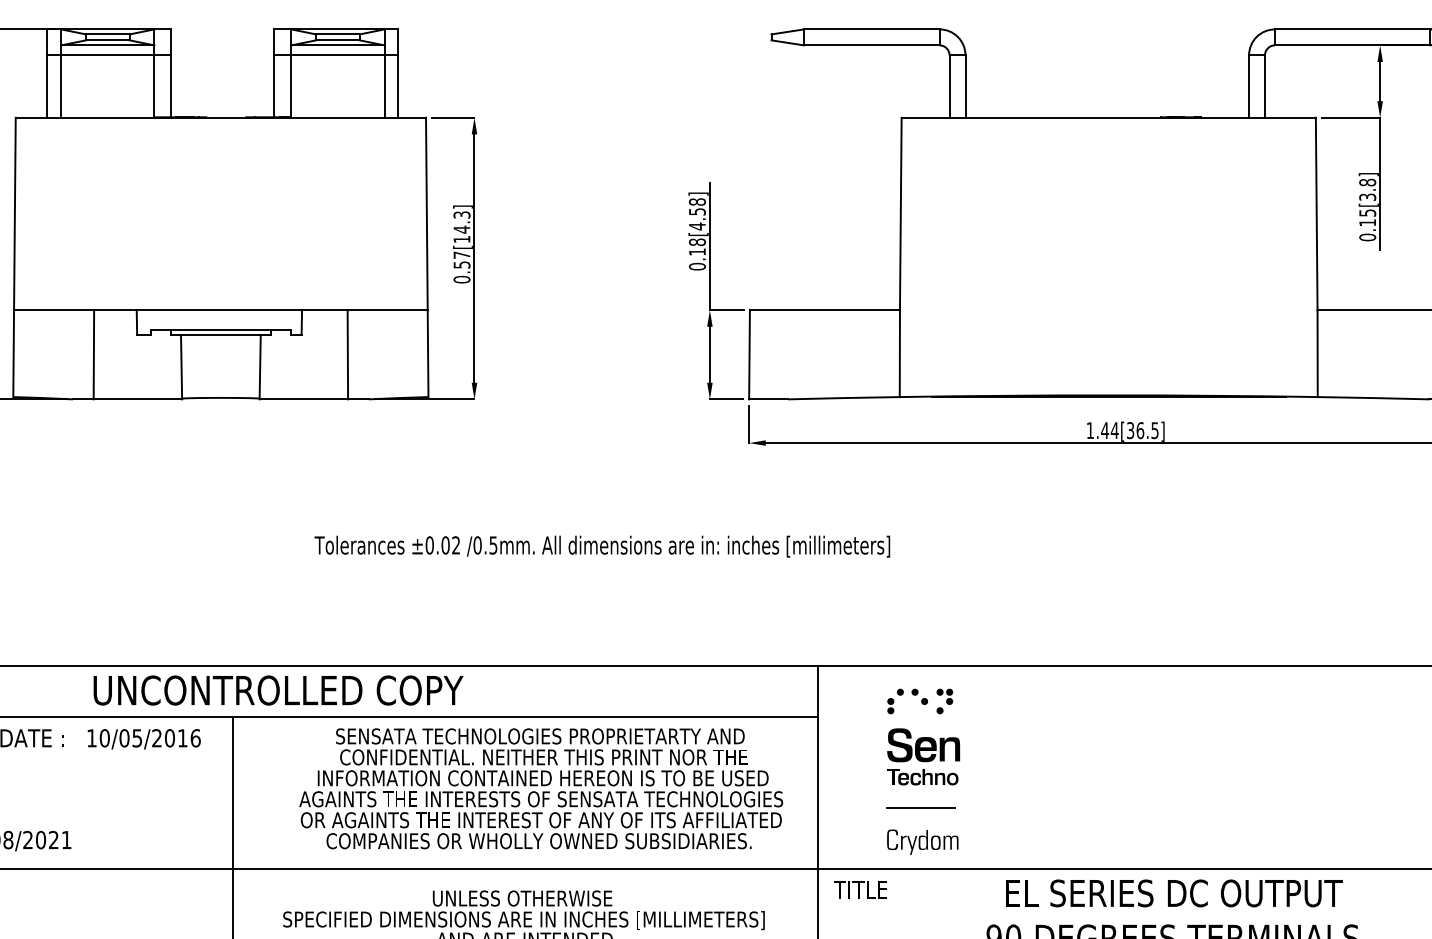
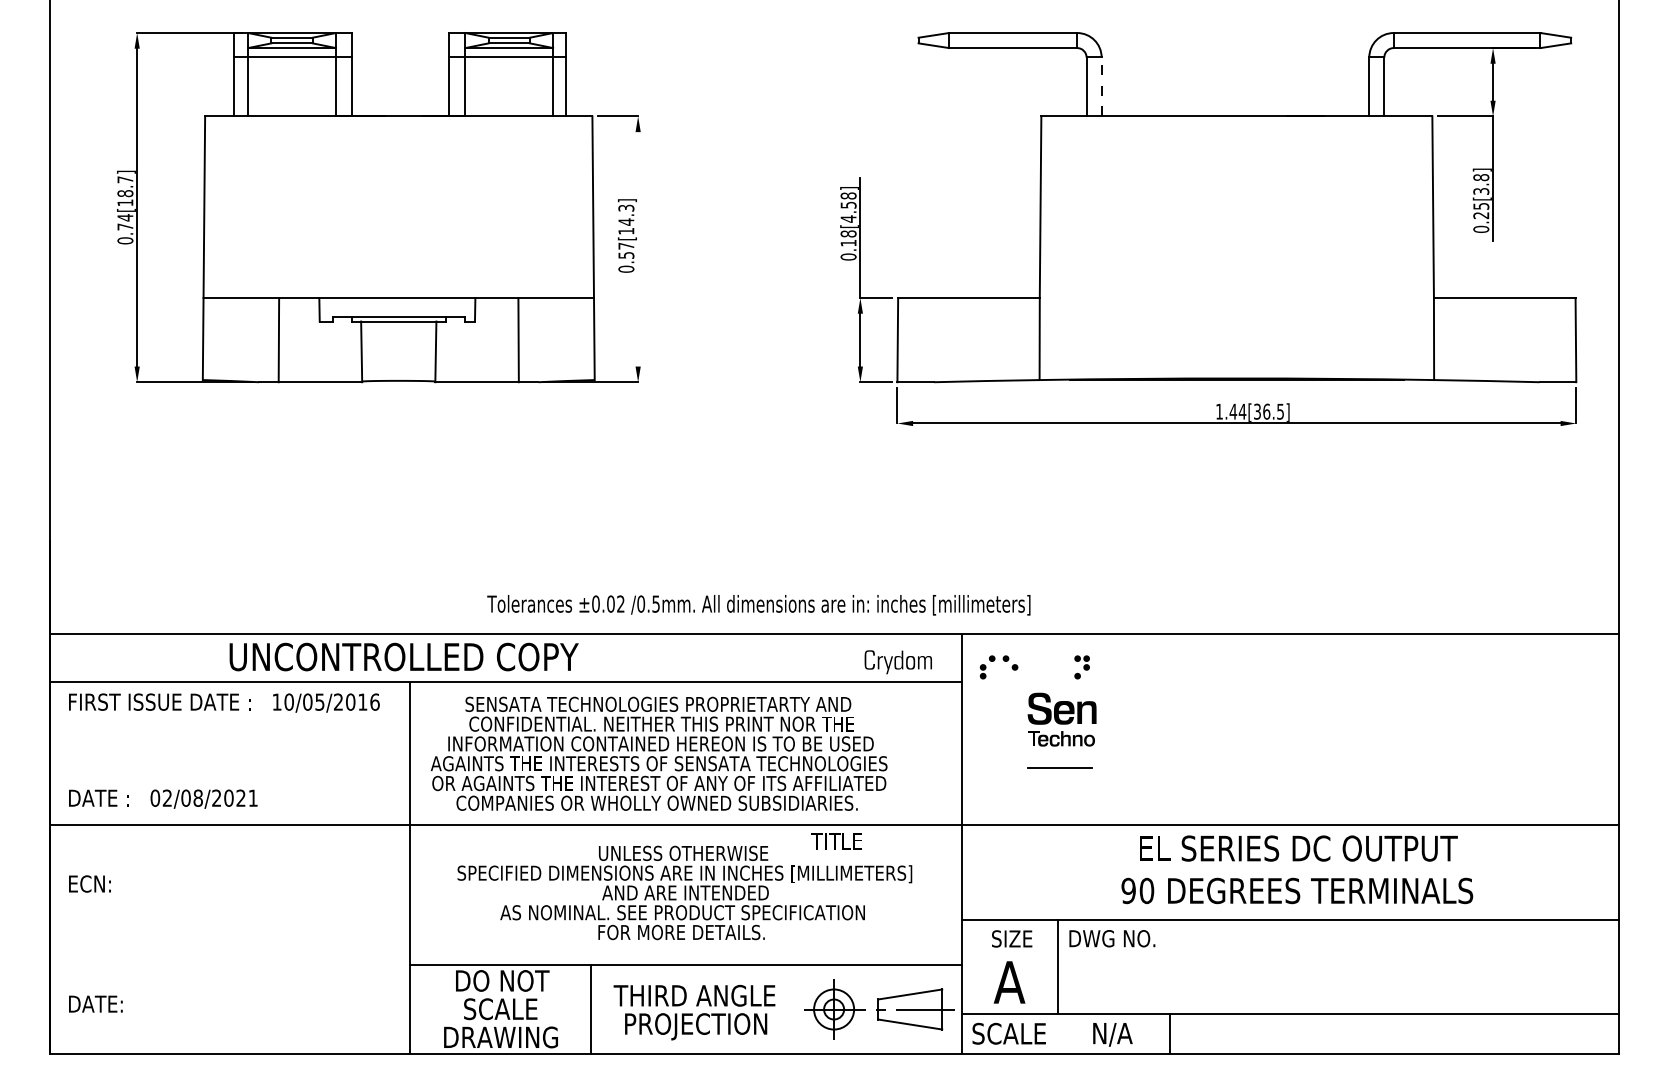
line: (965, 86) -> (1101, 86), solid -> dashed
text: (1367, 222) -> (1481, 215), 0.15[3.8] -> 0.25[3.8]
line: (474, 258) -> (638, 249), removed
text: (601, 546) -> (758, 605), moved
text: (277, 689) -> (403, 656), moved
part: (902, 695) -> (994, 661), moved
text: (540, 788) -> (658, 753), moved
part: (921, 842) -> (897, 662), moved
text: (860, 890) -> (836, 841), moved

